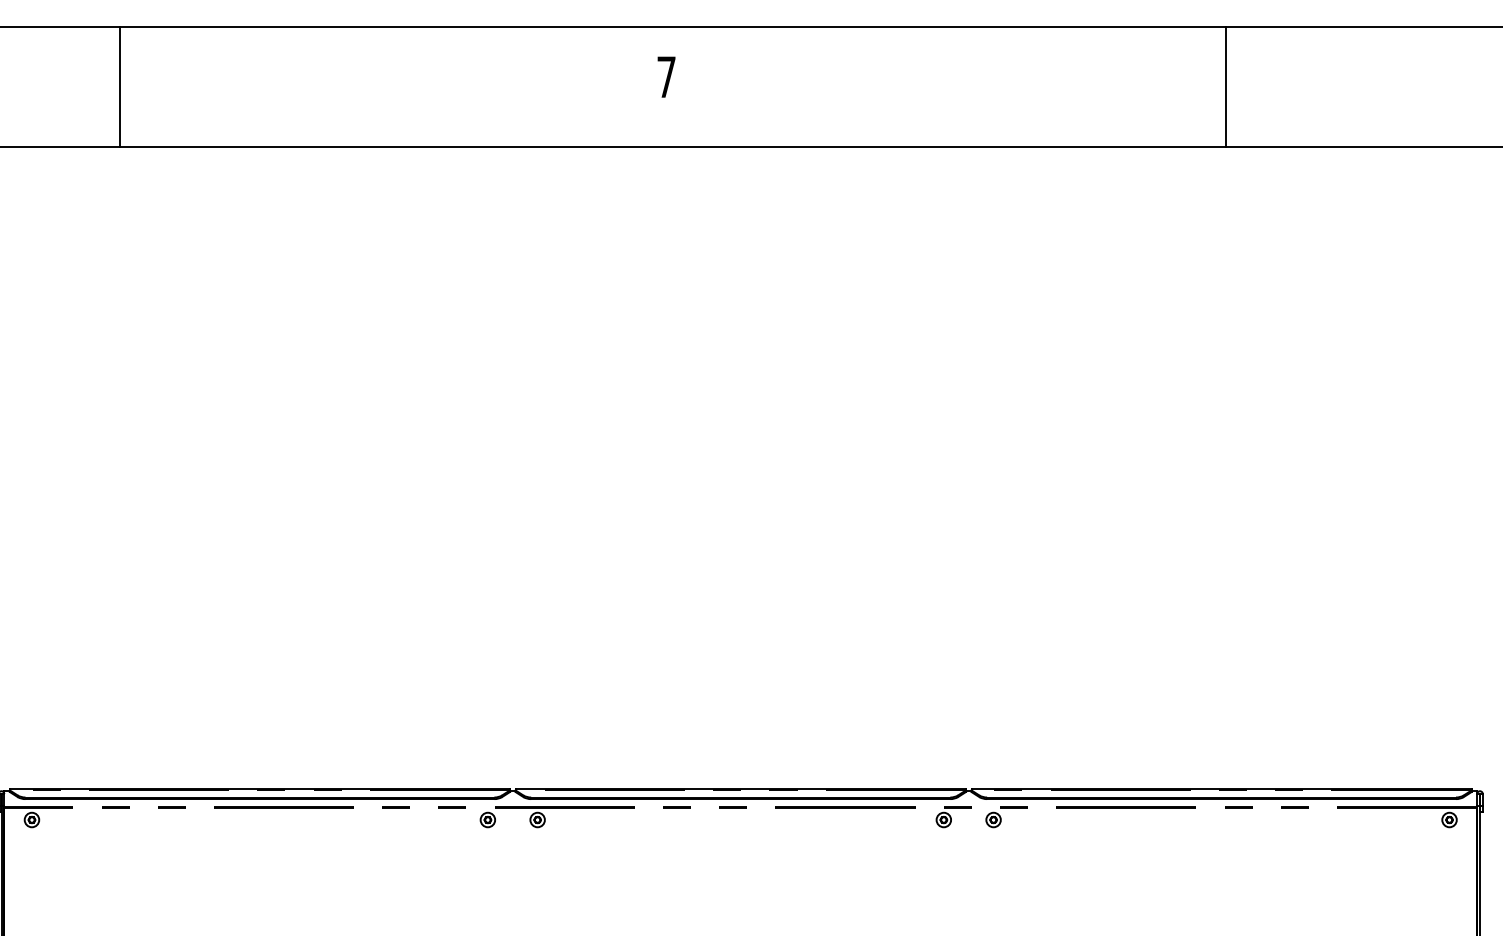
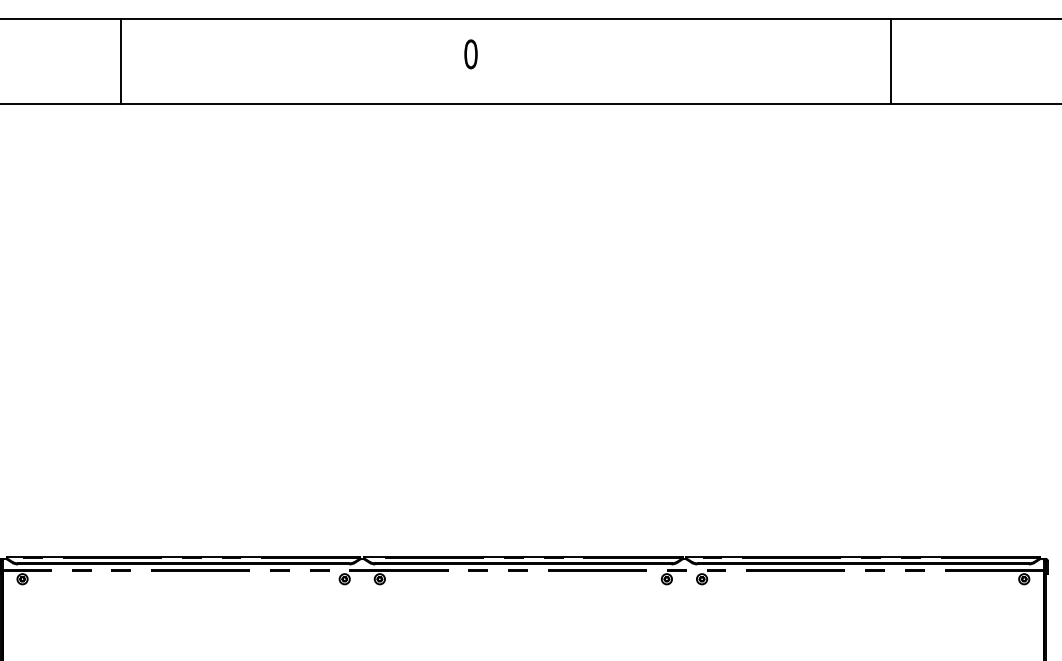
text: (666, 77) -> (470, 54), 7 -> 0
line: (120, 86) -> (121, 60), moved
line: (1225, 86) -> (890, 60), moved

